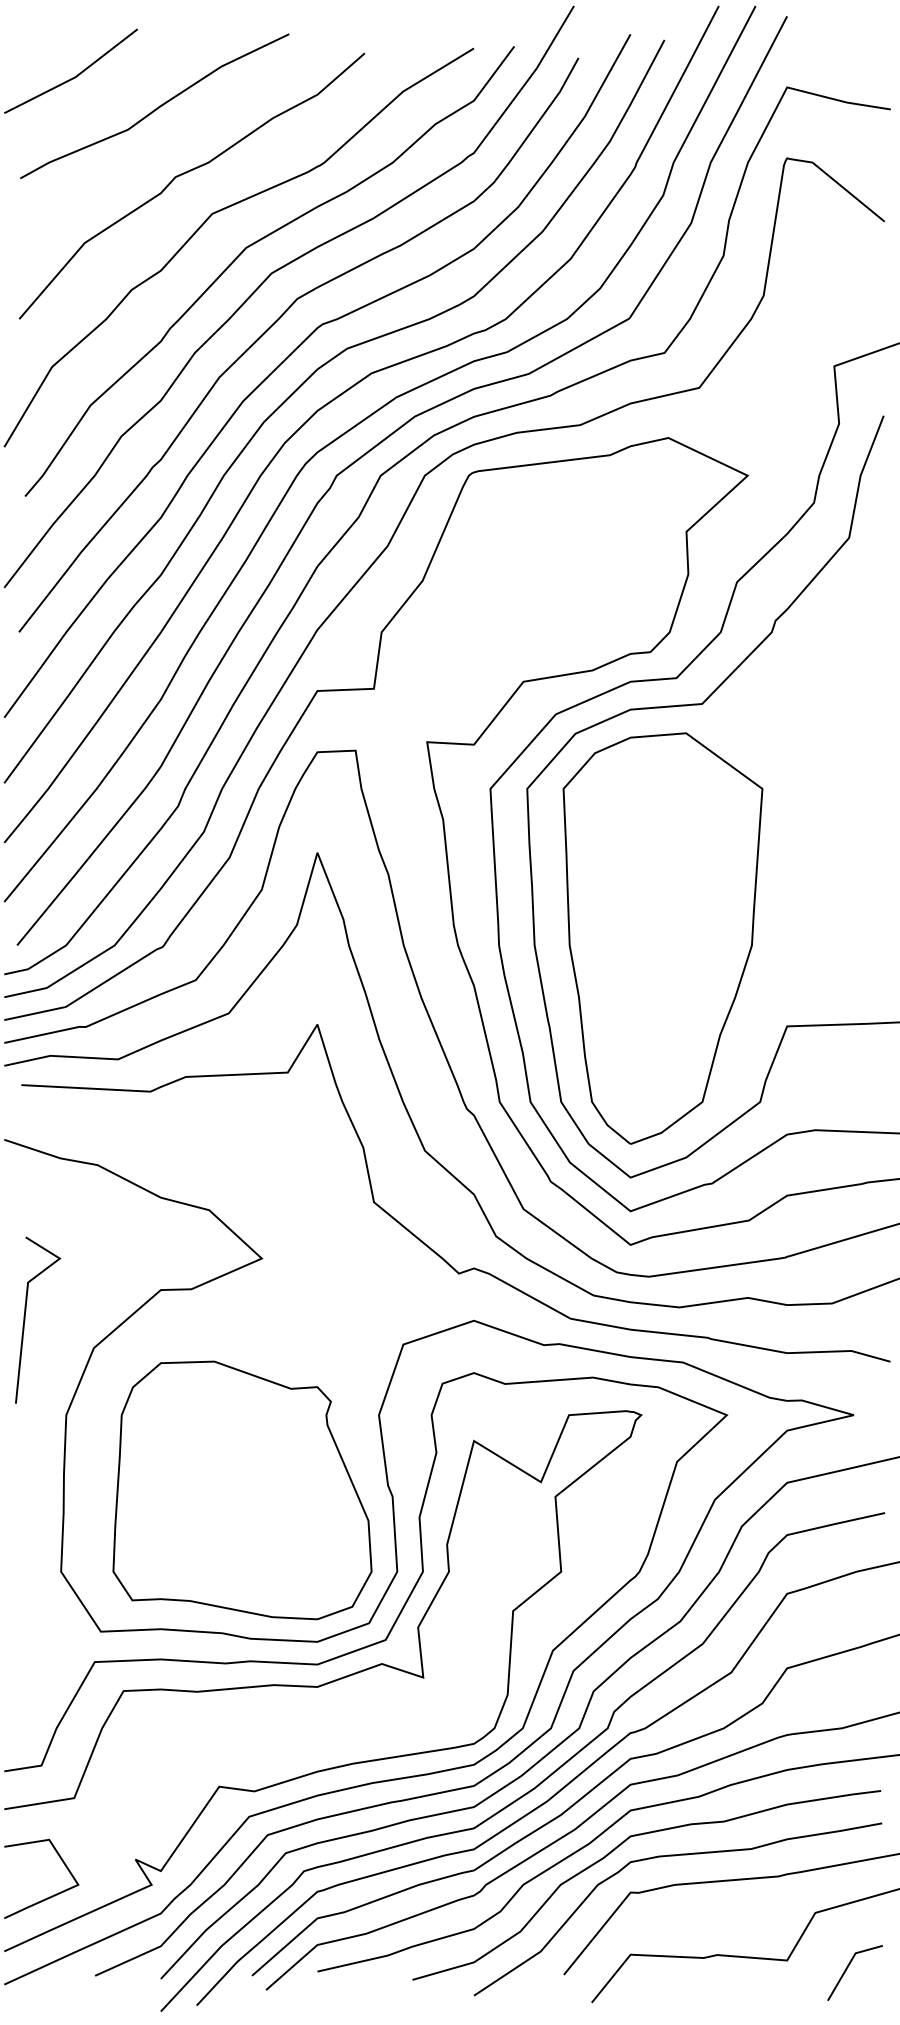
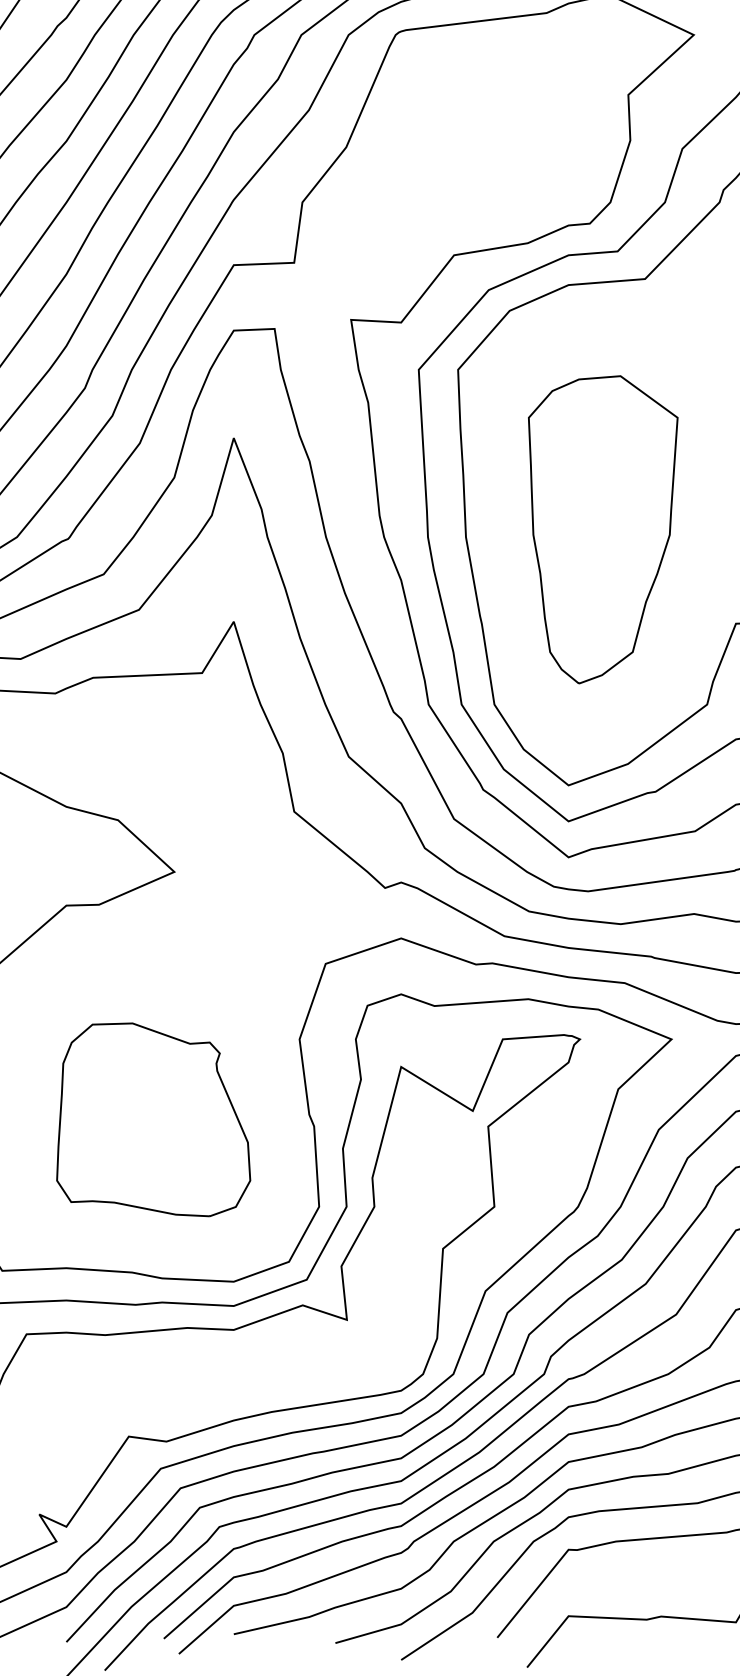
part: (662, 938) -> (602, 529), size x0.7
part: (242, 1490) -> (153, 1119), size x0.7

